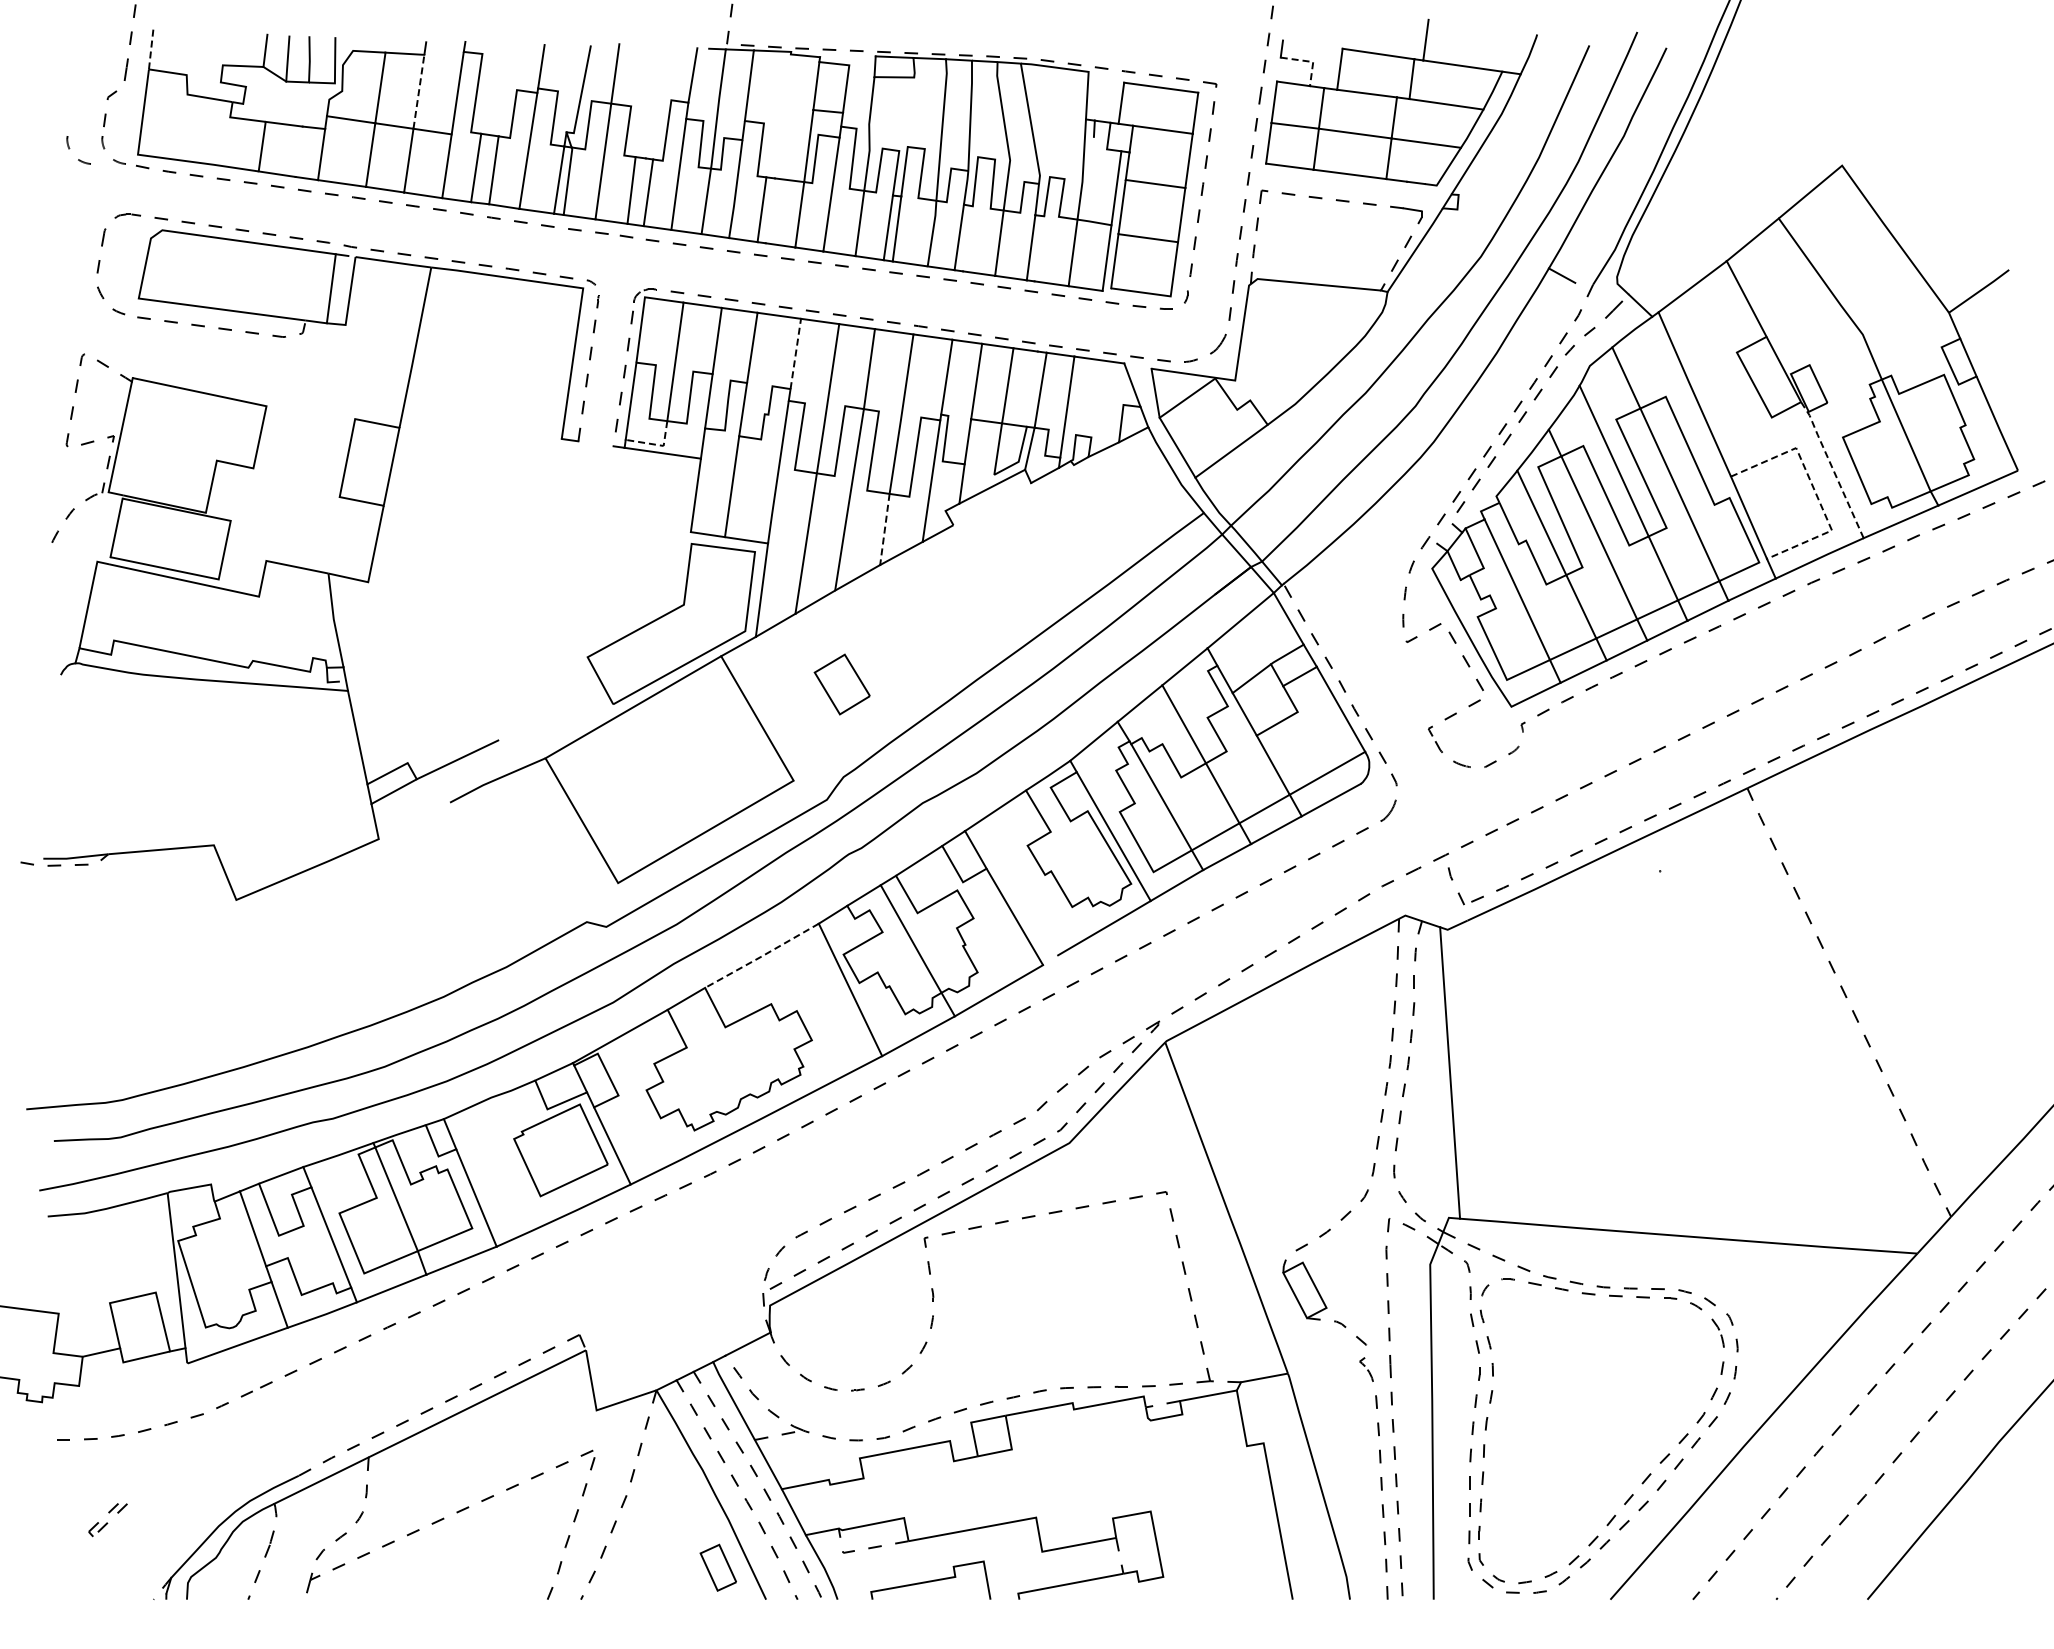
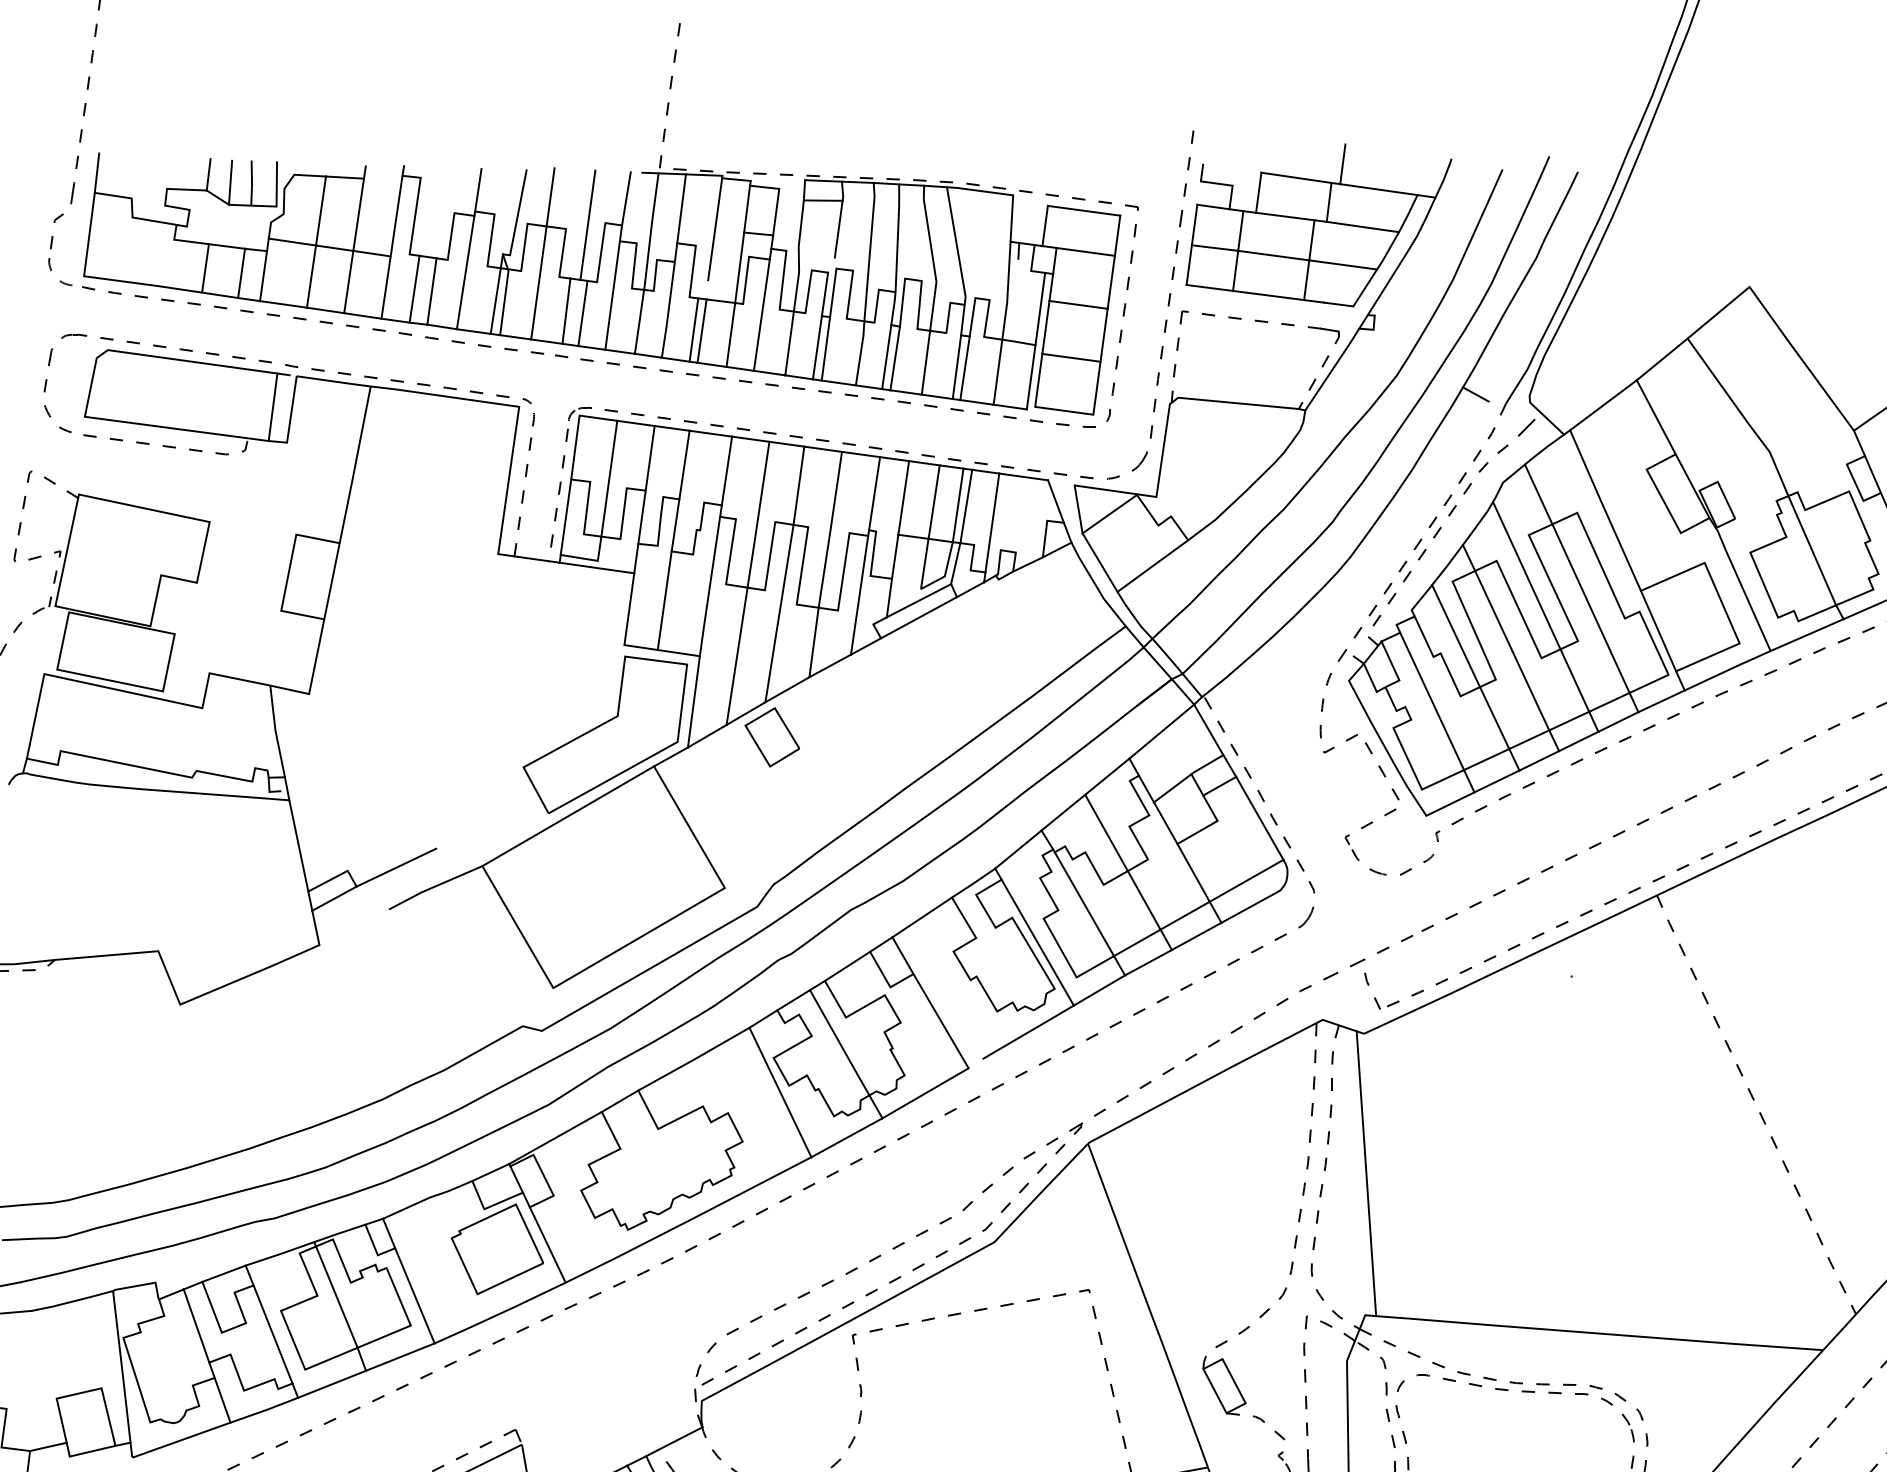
line: (151, 48) -> (97, 172), dashed -> solid
line: (1310, 61) -> (1229, 185), dashed -> solid
line: (419, 91) -> (359, 214), dashed -> solid
line: (653, 102) -> (587, 225), added
line: (783, 106) -> (714, 229), added
line: (910, 106) -> (839, 229), added
curve: (70, 148) -> (18, 270), removed
line: (298, 151) -> (240, 273), added
line: (769, 210) -> (701, 330), added
line: (967, 238) -> (894, 358), added
line: (1039, 248) -> (965, 367), added
line: (795, 353) -> (726, 470), dashed -> solid
line: (1031, 388) -> (957, 504), added
line: (595, 443) -> (531, 558), added
line: (657, 445) -> (591, 560), dashed -> solid
line: (1832, 468) -> (1740, 582), dashed -> solid
line: (1814, 489) -> (1722, 603), dashed -> solid
line: (992, 504) -> (919, 618), added
line: (884, 529) -> (813, 642), dashed -> solid
part: (841, 684) -> (771, 737), moved
line: (761, 956) -> (693, 1059), dashed -> solid

